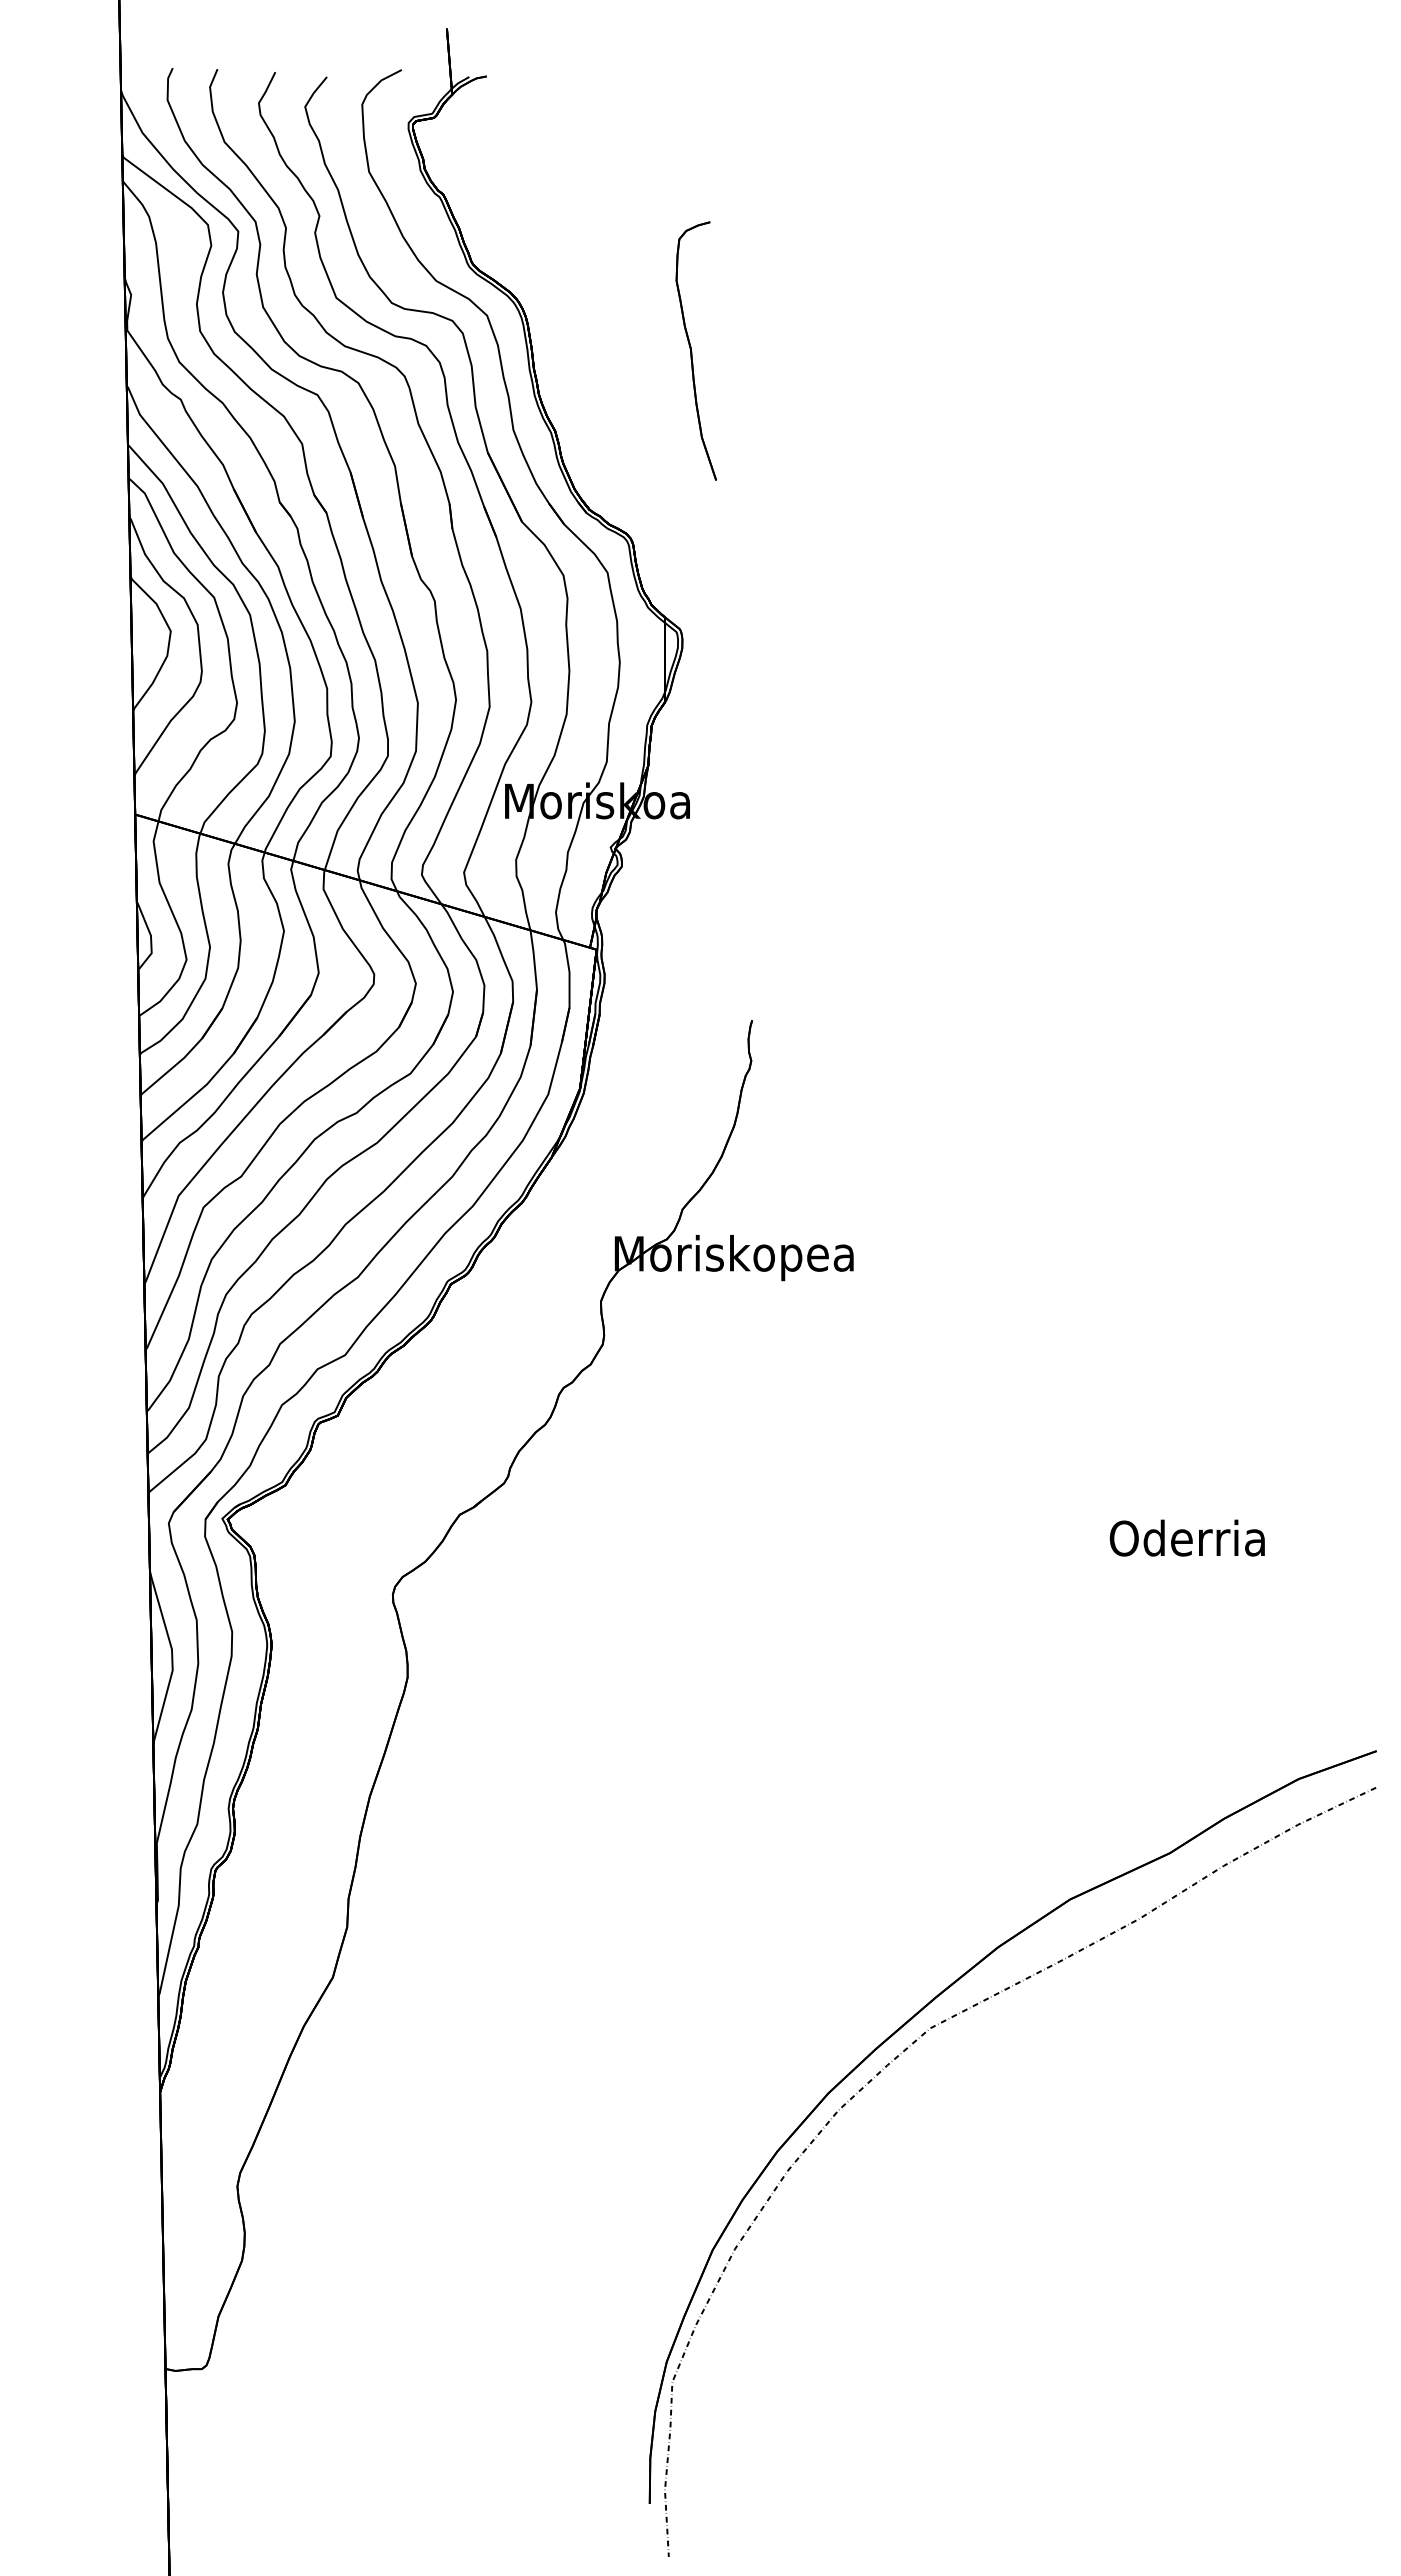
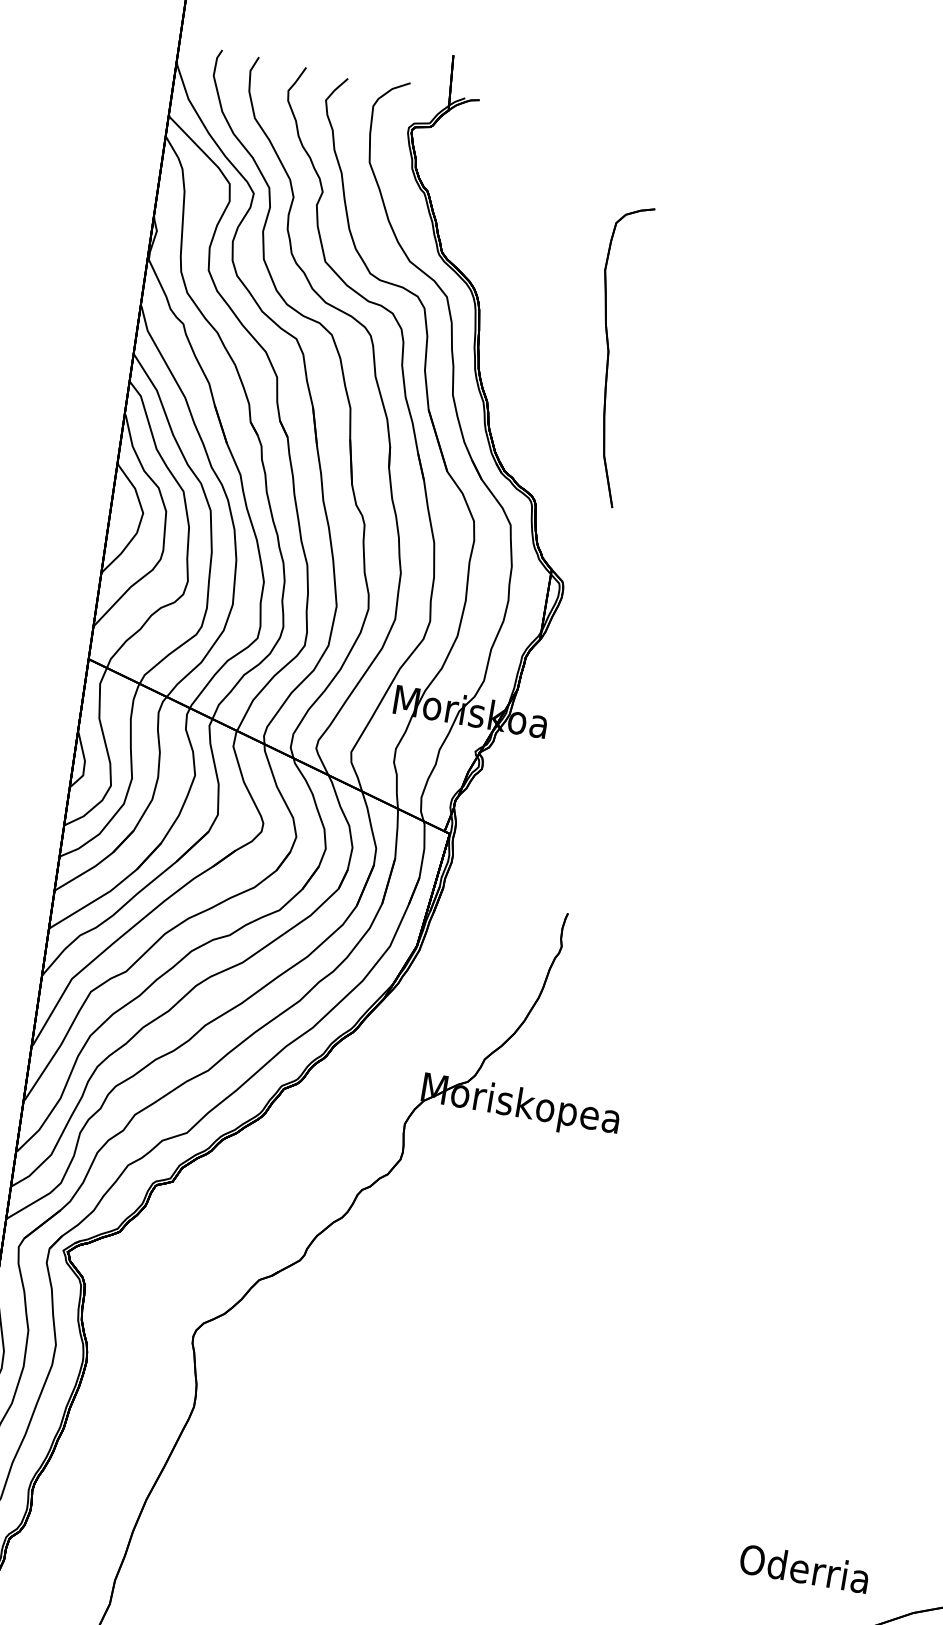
part: (695, 350) -> (613, 354), size x1.4
text: (1186, 1537) -> (803, 1568), moved

